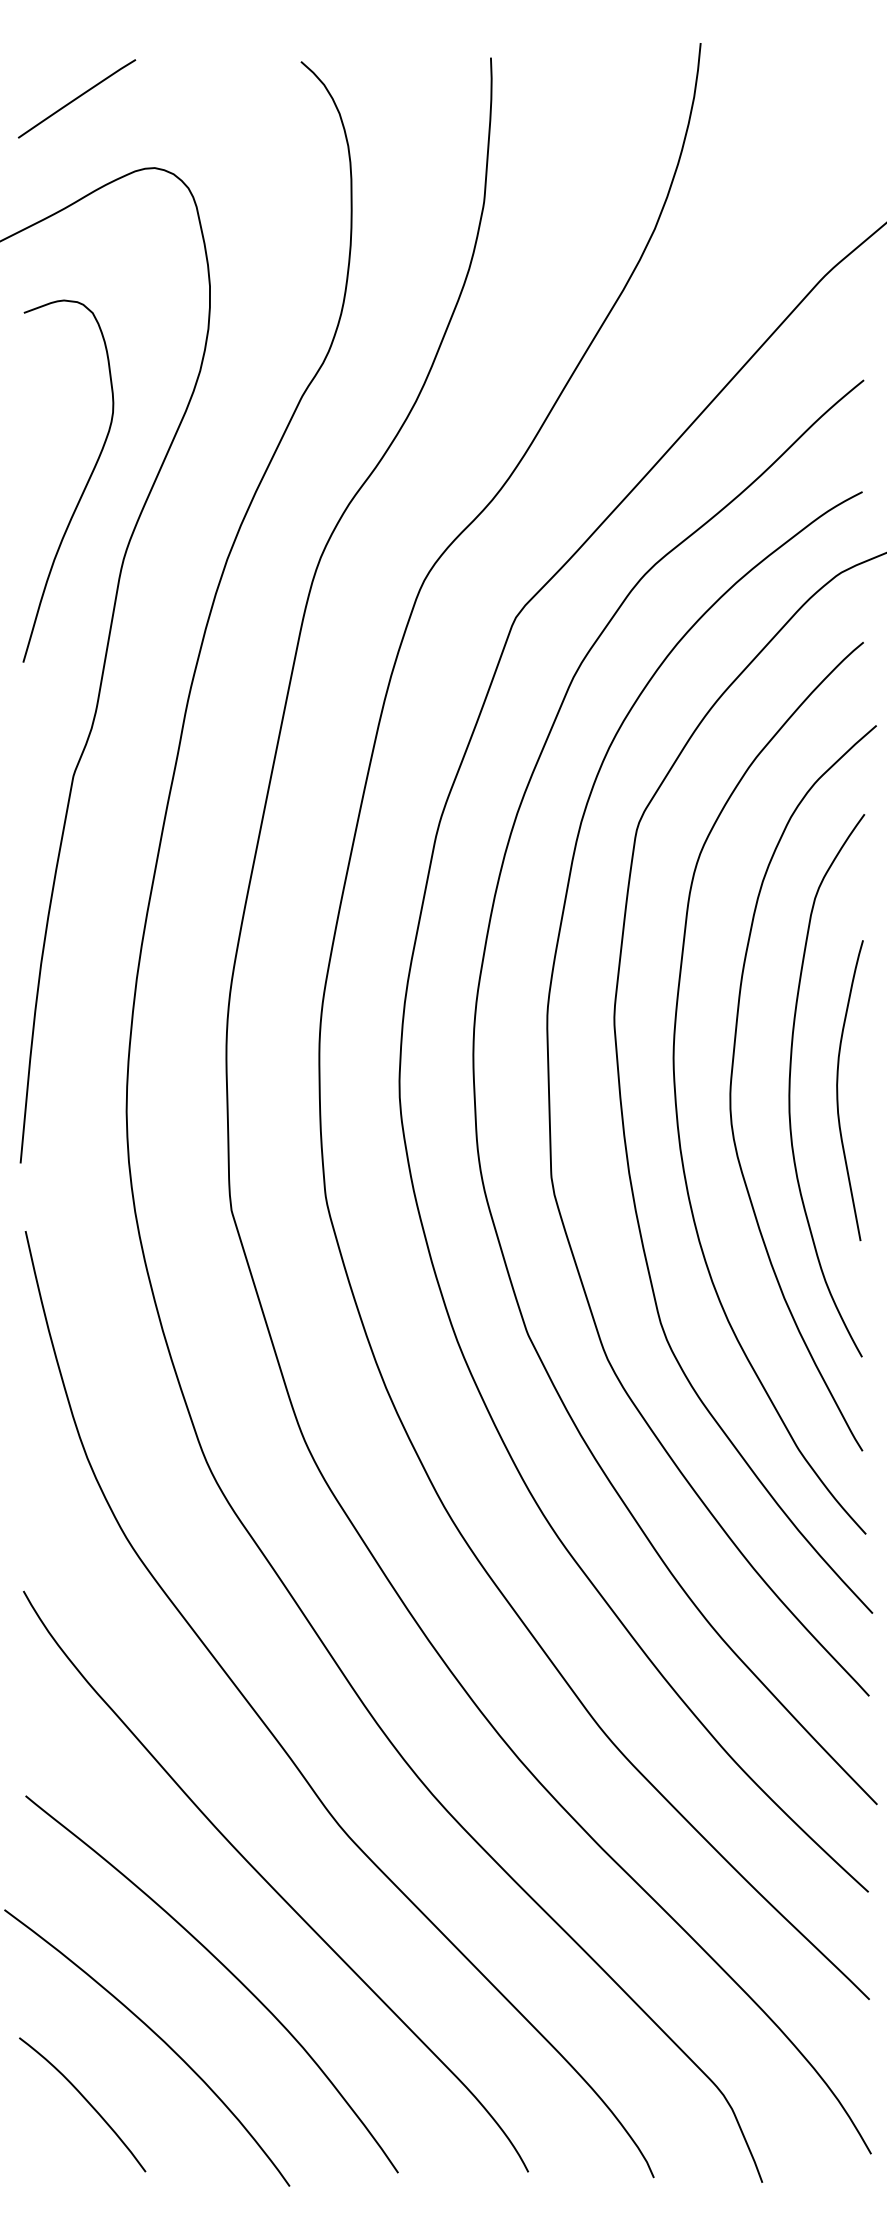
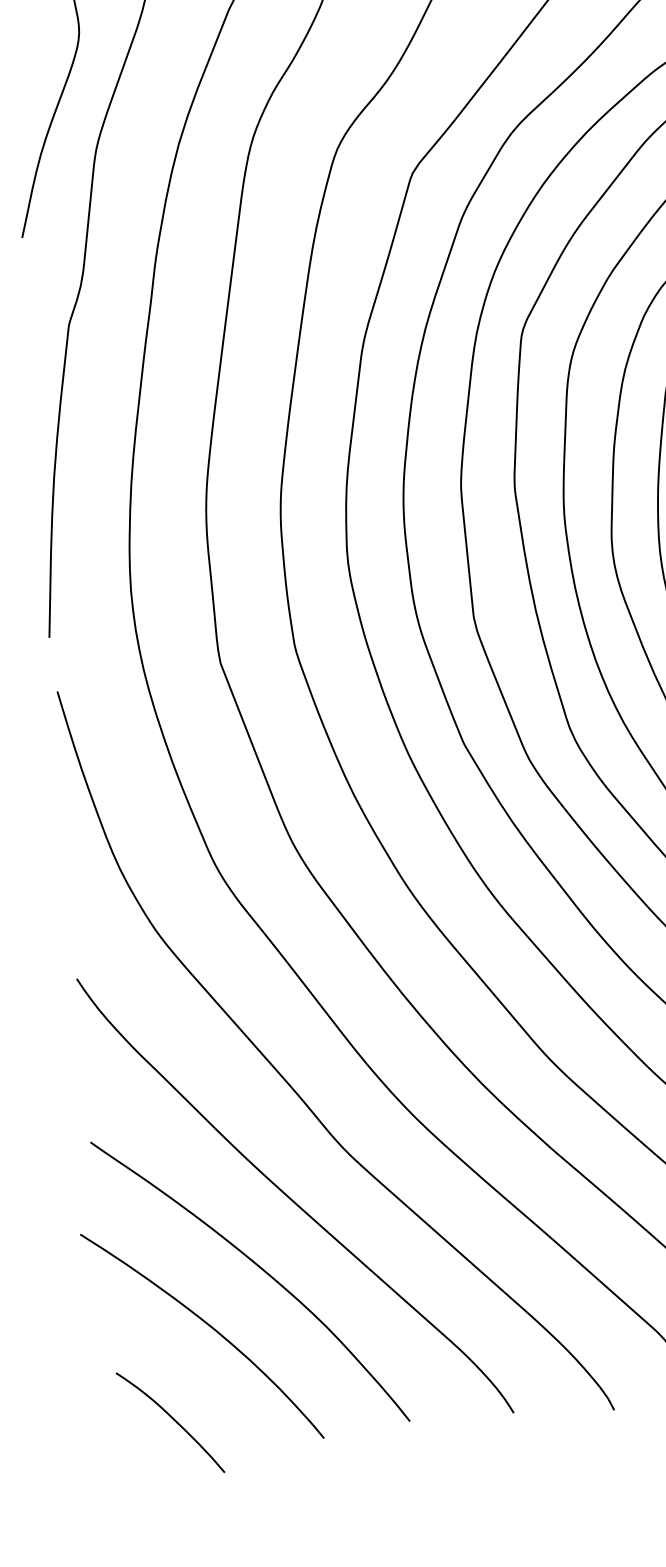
curve: (85, 2100) -> (172, 1419), moved

